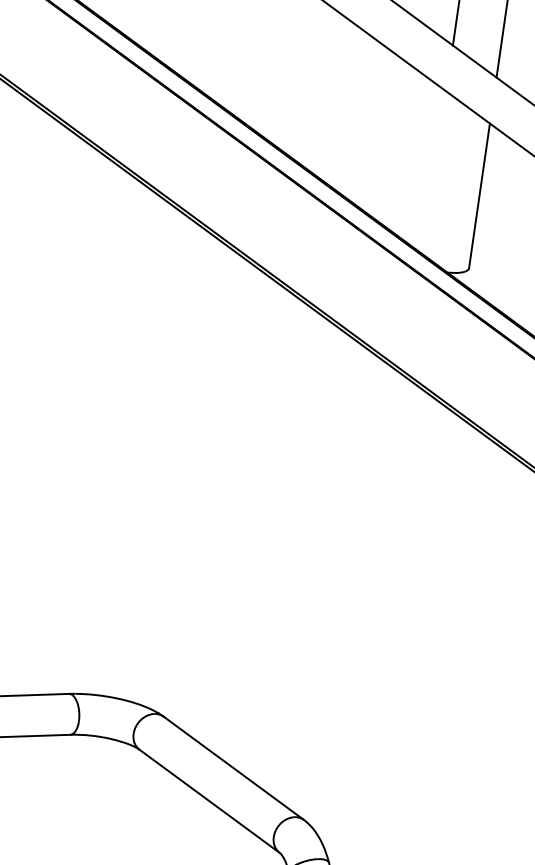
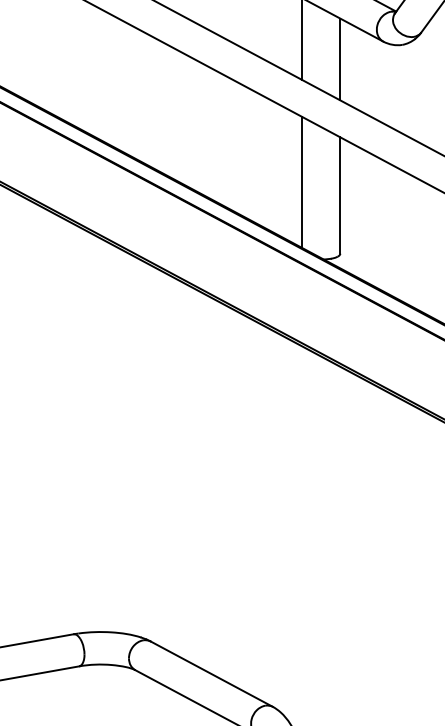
line: (434, 172) -> (302, 182), added

